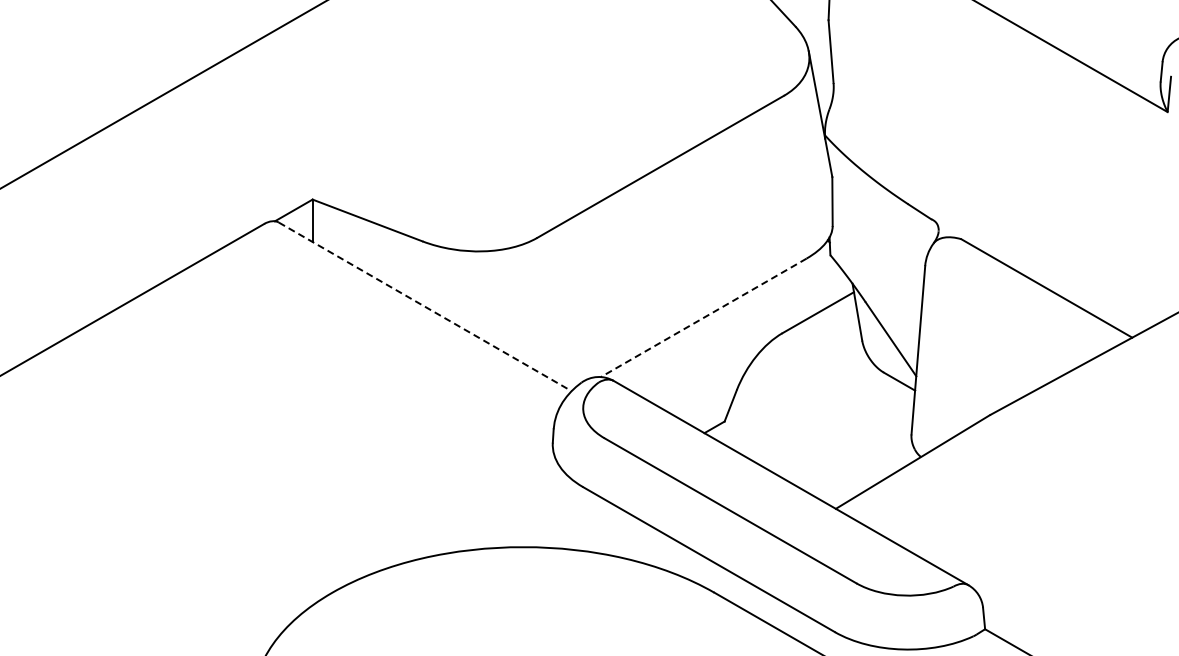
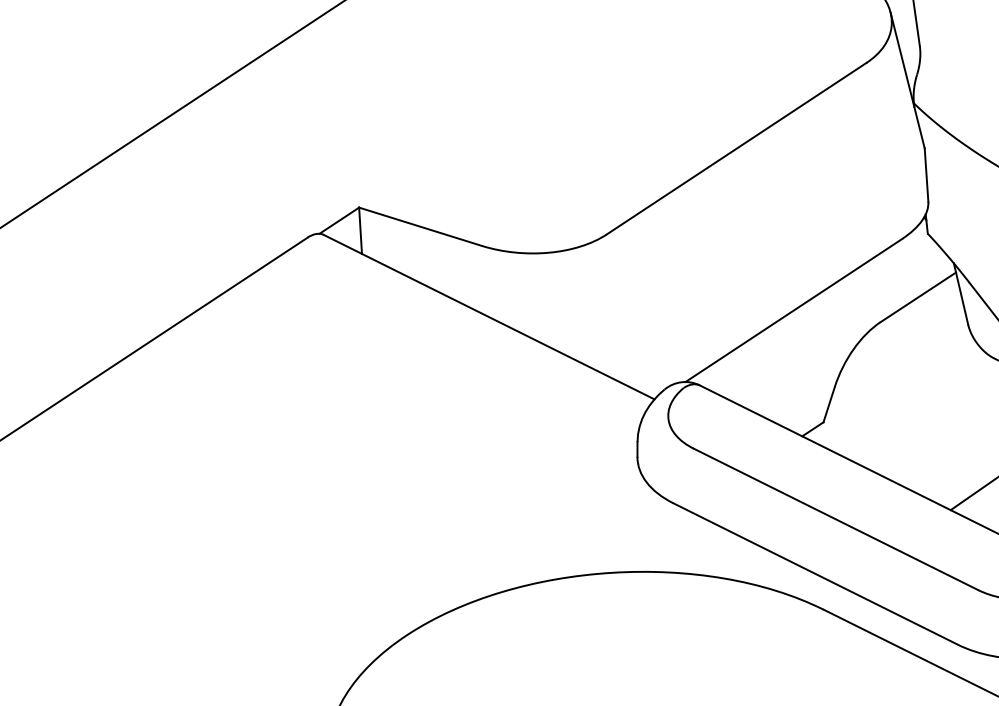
line: (425, 306) -> (489, 316), dashed -> solid
line: (703, 317) -> (793, 310), dashed -> solid

